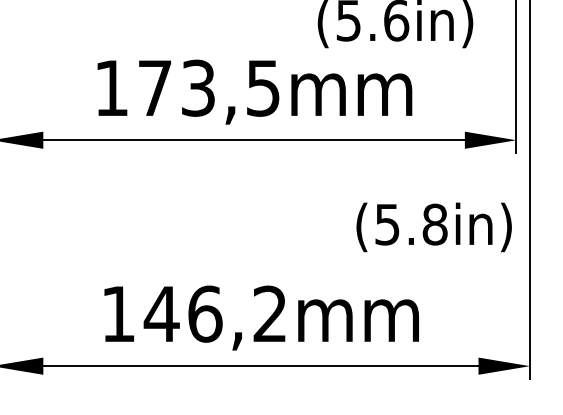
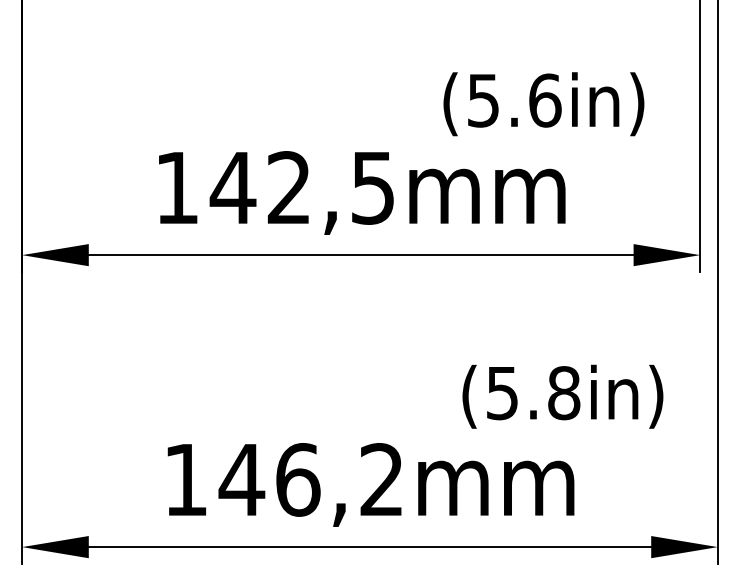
text: (175, 87) -> (259, 187), 173,5mm -> 142,5mm
text: (433, 227) -> (562, 396), moved

